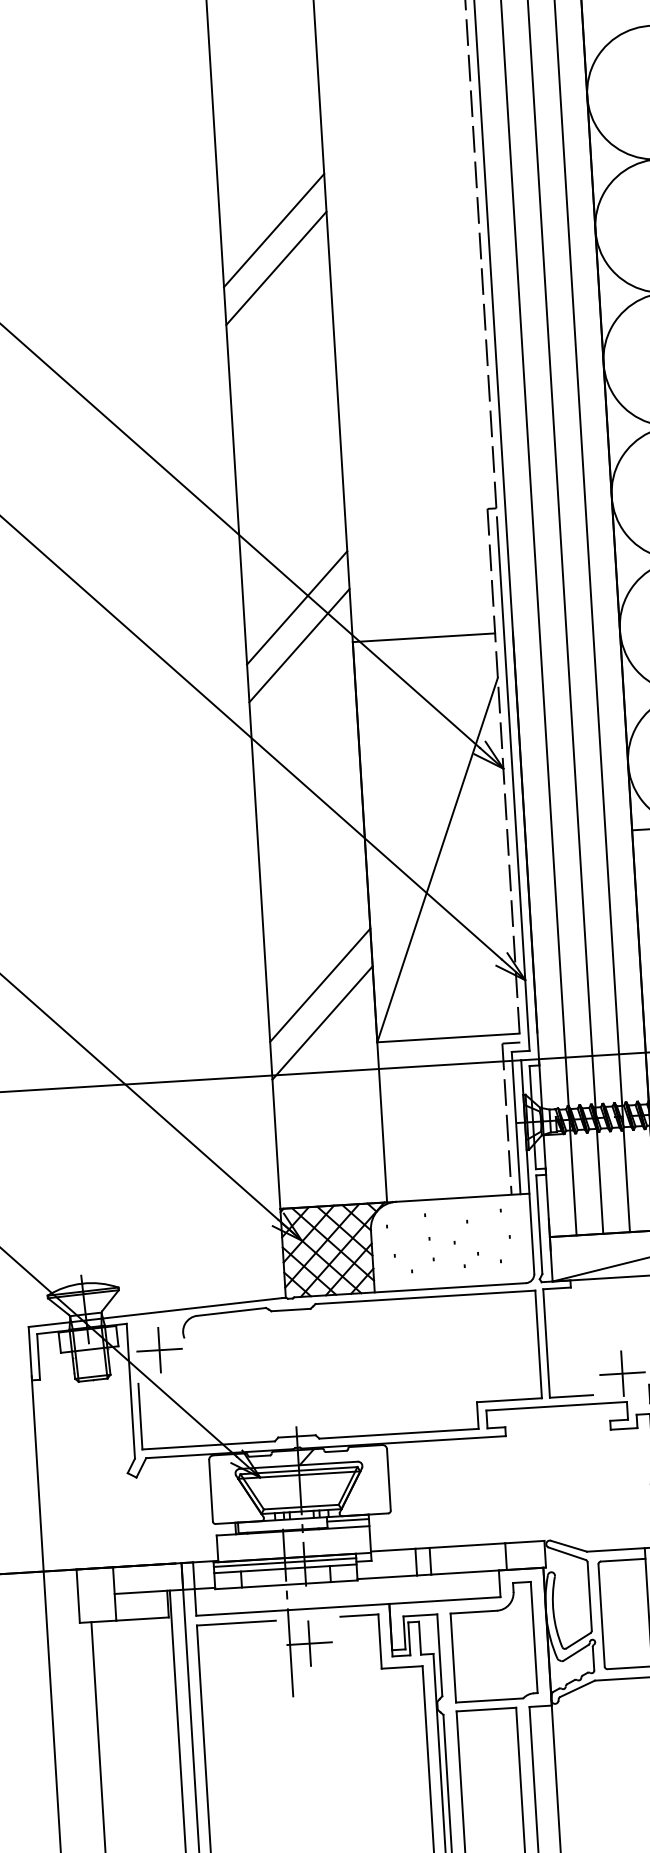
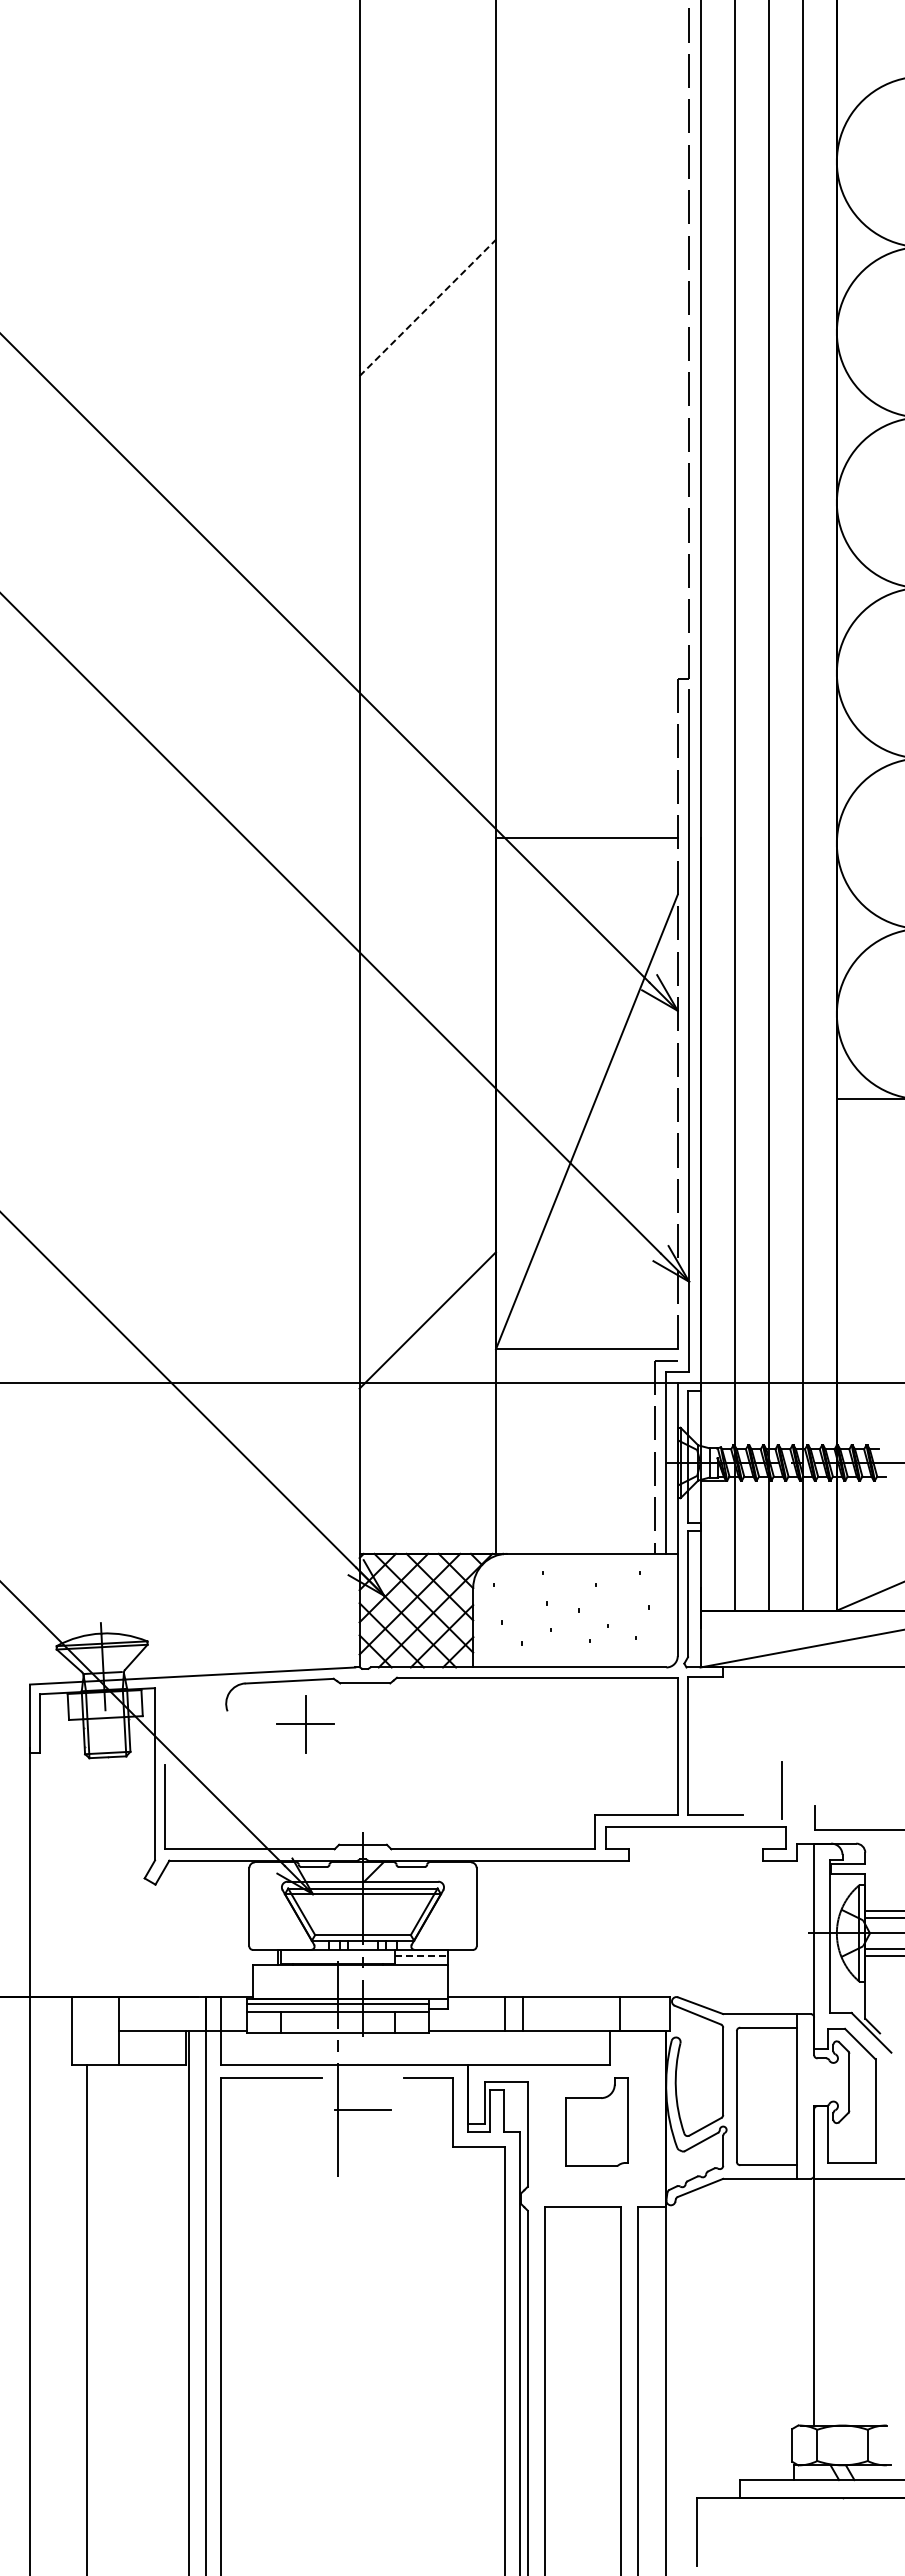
line: (274, 230) -> (428, 307), solid -> dashed
line: (276, 268) -> (427, 356), removed
line: (296, 607) -> (427, 789), removed
line: (299, 645) -> (427, 838), removed
line: (320, 985) -> (427, 1272), removed
part: (159, 1350) -> (305, 1724), moved
line: (621, 1373) -> (781, 1790), removed
line: (348, 1520) -> (421, 1955), solid -> dashed
part: (492, 1641) -> (596, 2121), size x0.6
line: (310, 1643) -> (363, 2109), removed

